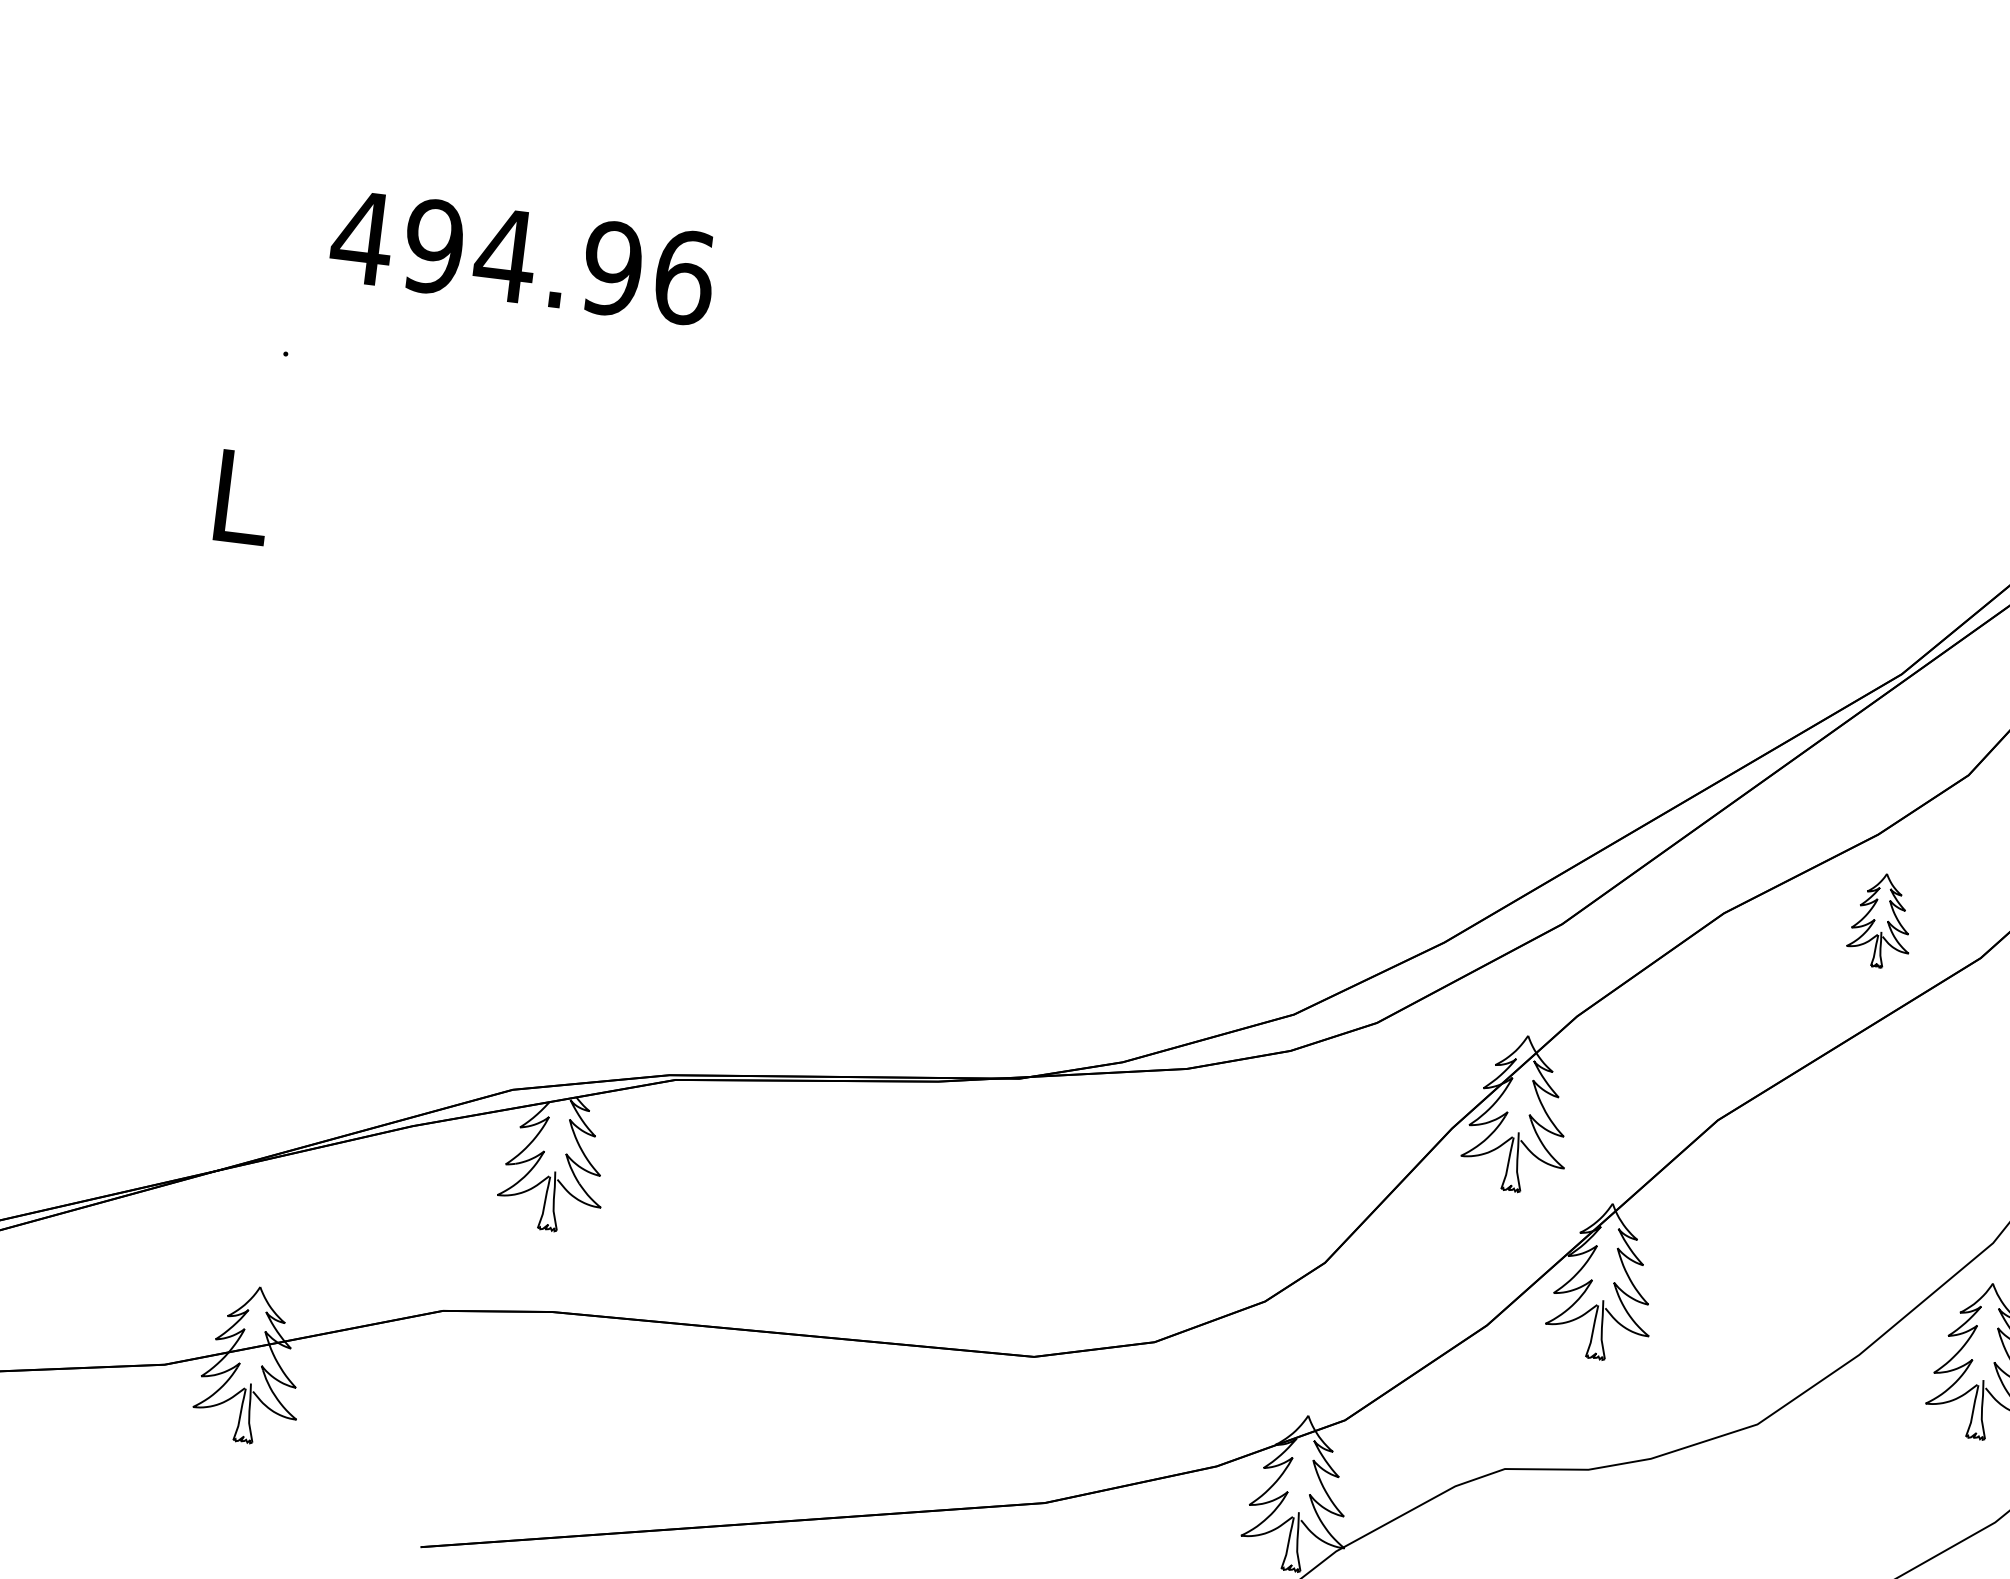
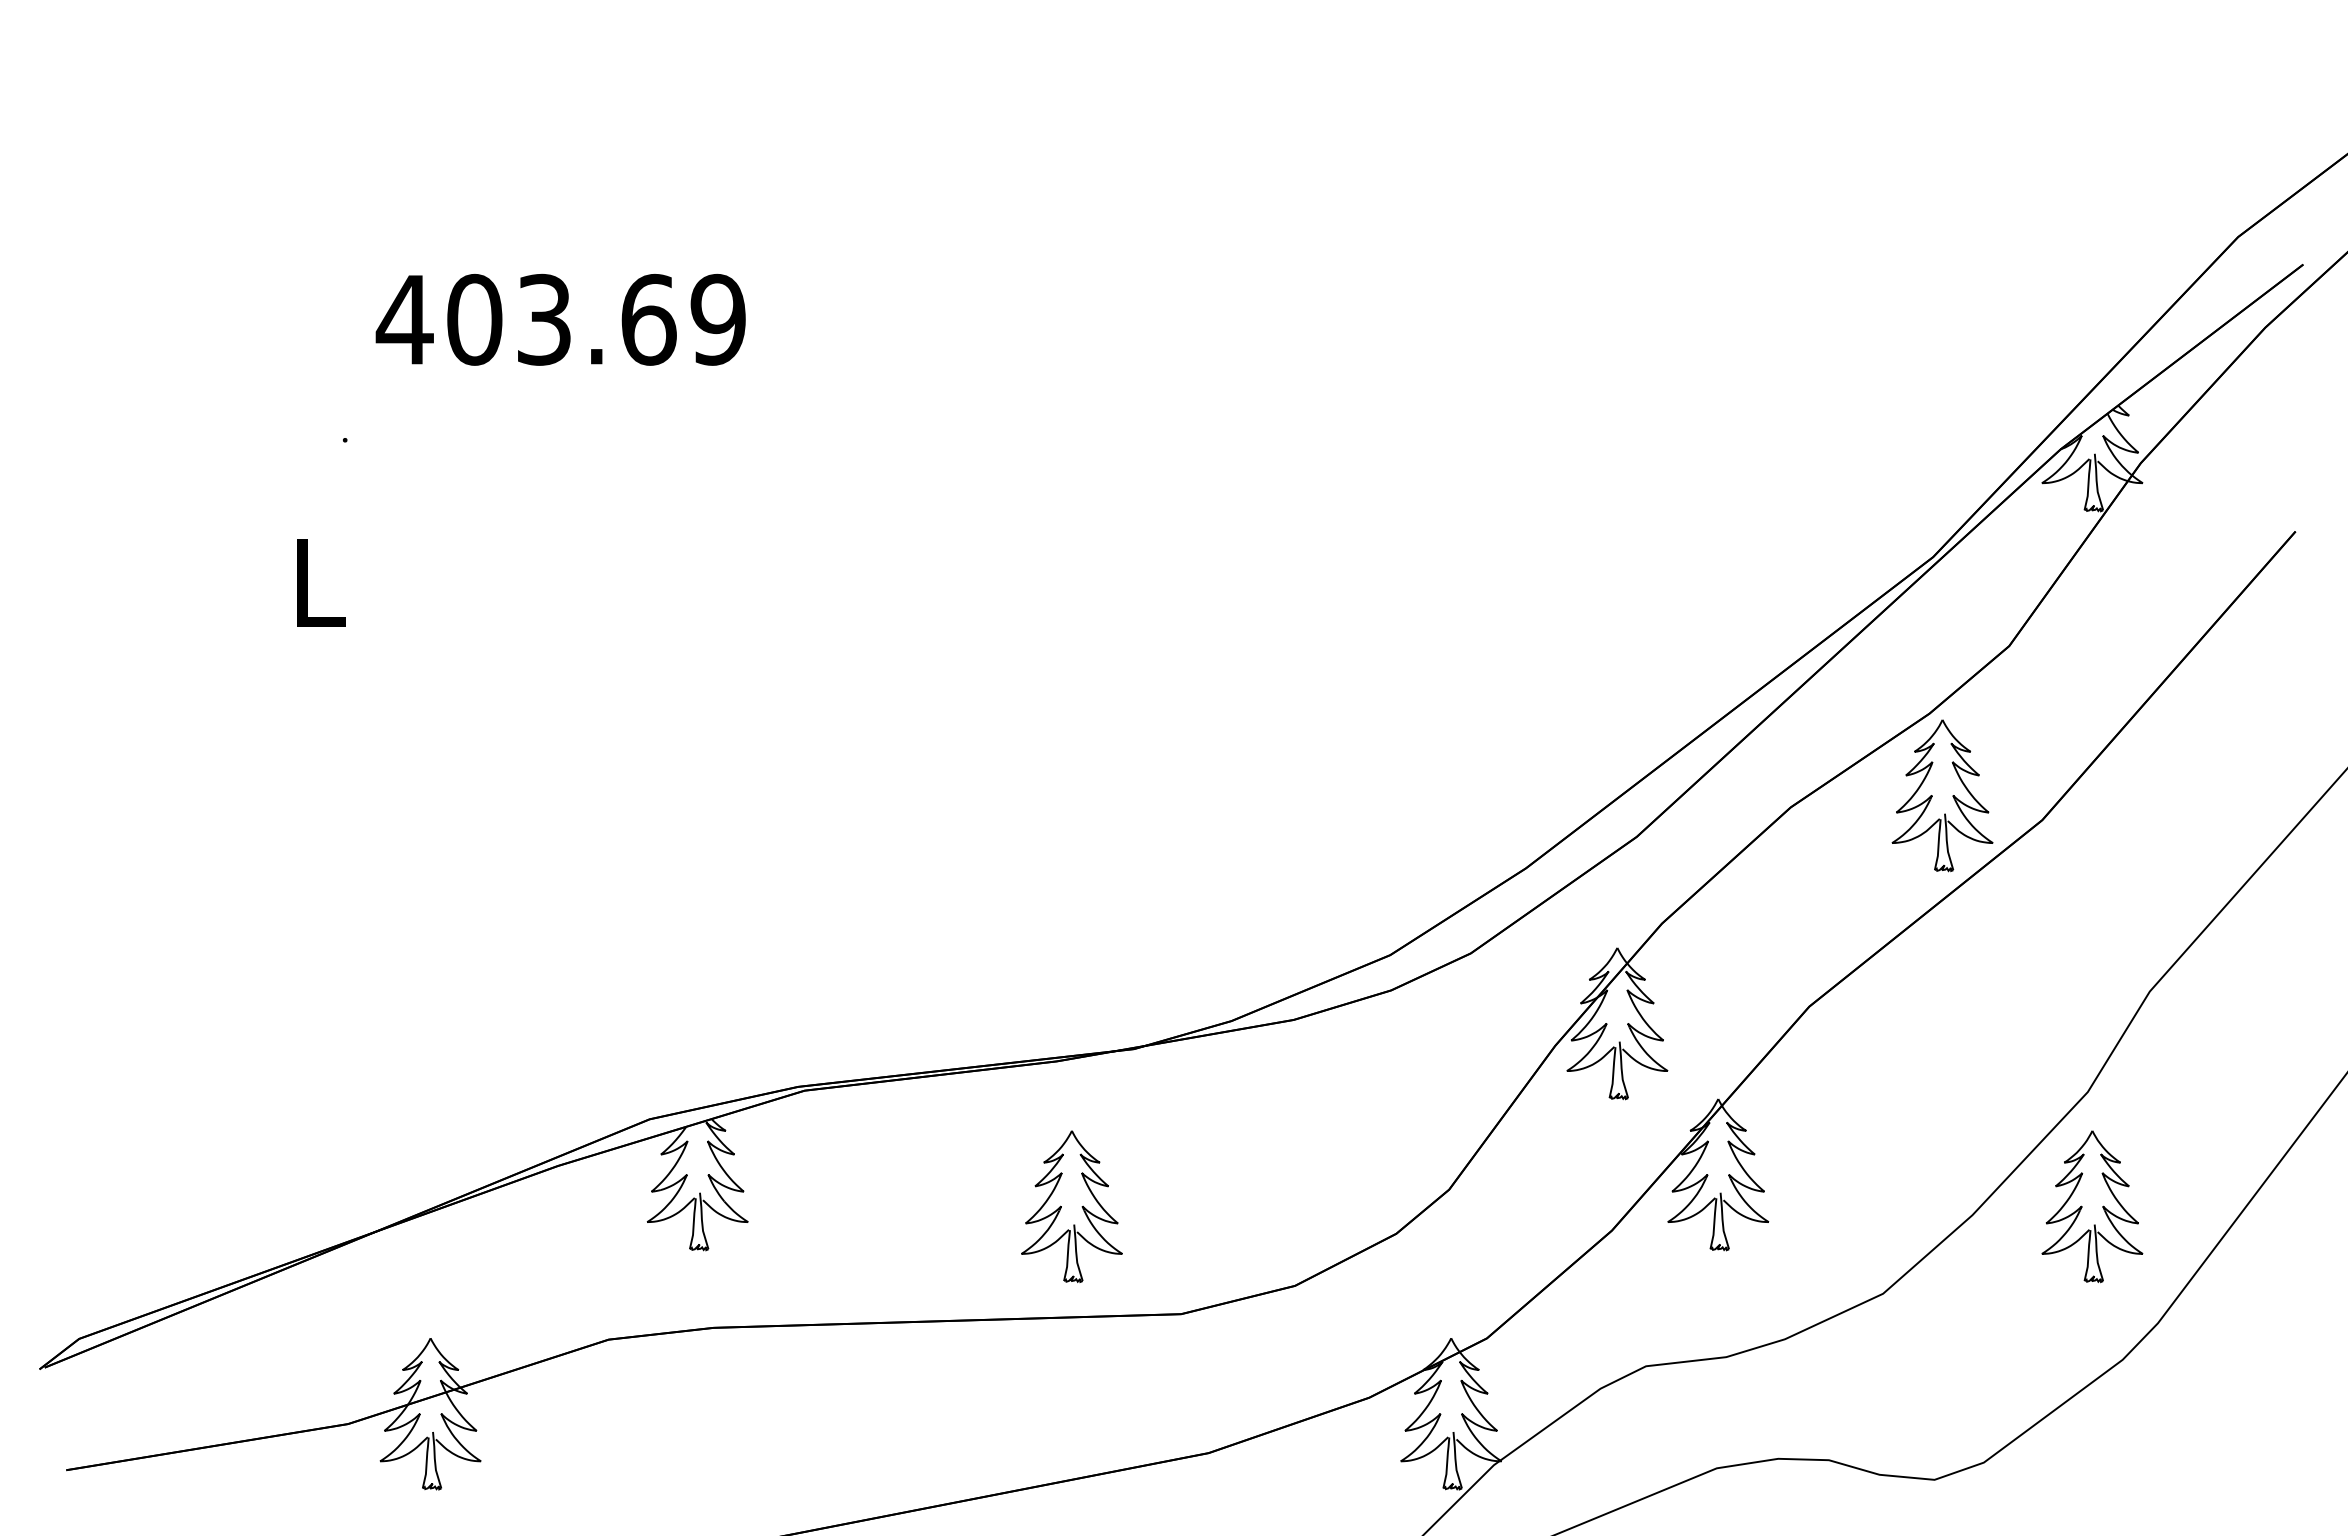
text: (559, 261) -> (596, 319), 494.96 -> 403.69
part: (1881, 920) -> (1942, 795), size x1.67
part: (935, 1232) -> (1071, 1206), added

